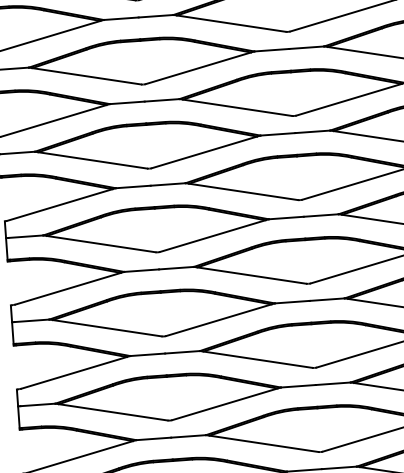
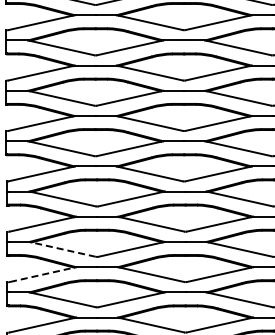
line: (105, 328) -> (62, 249), solid -> dashed
line: (76, 372) -> (43, 274), solid -> dashed

